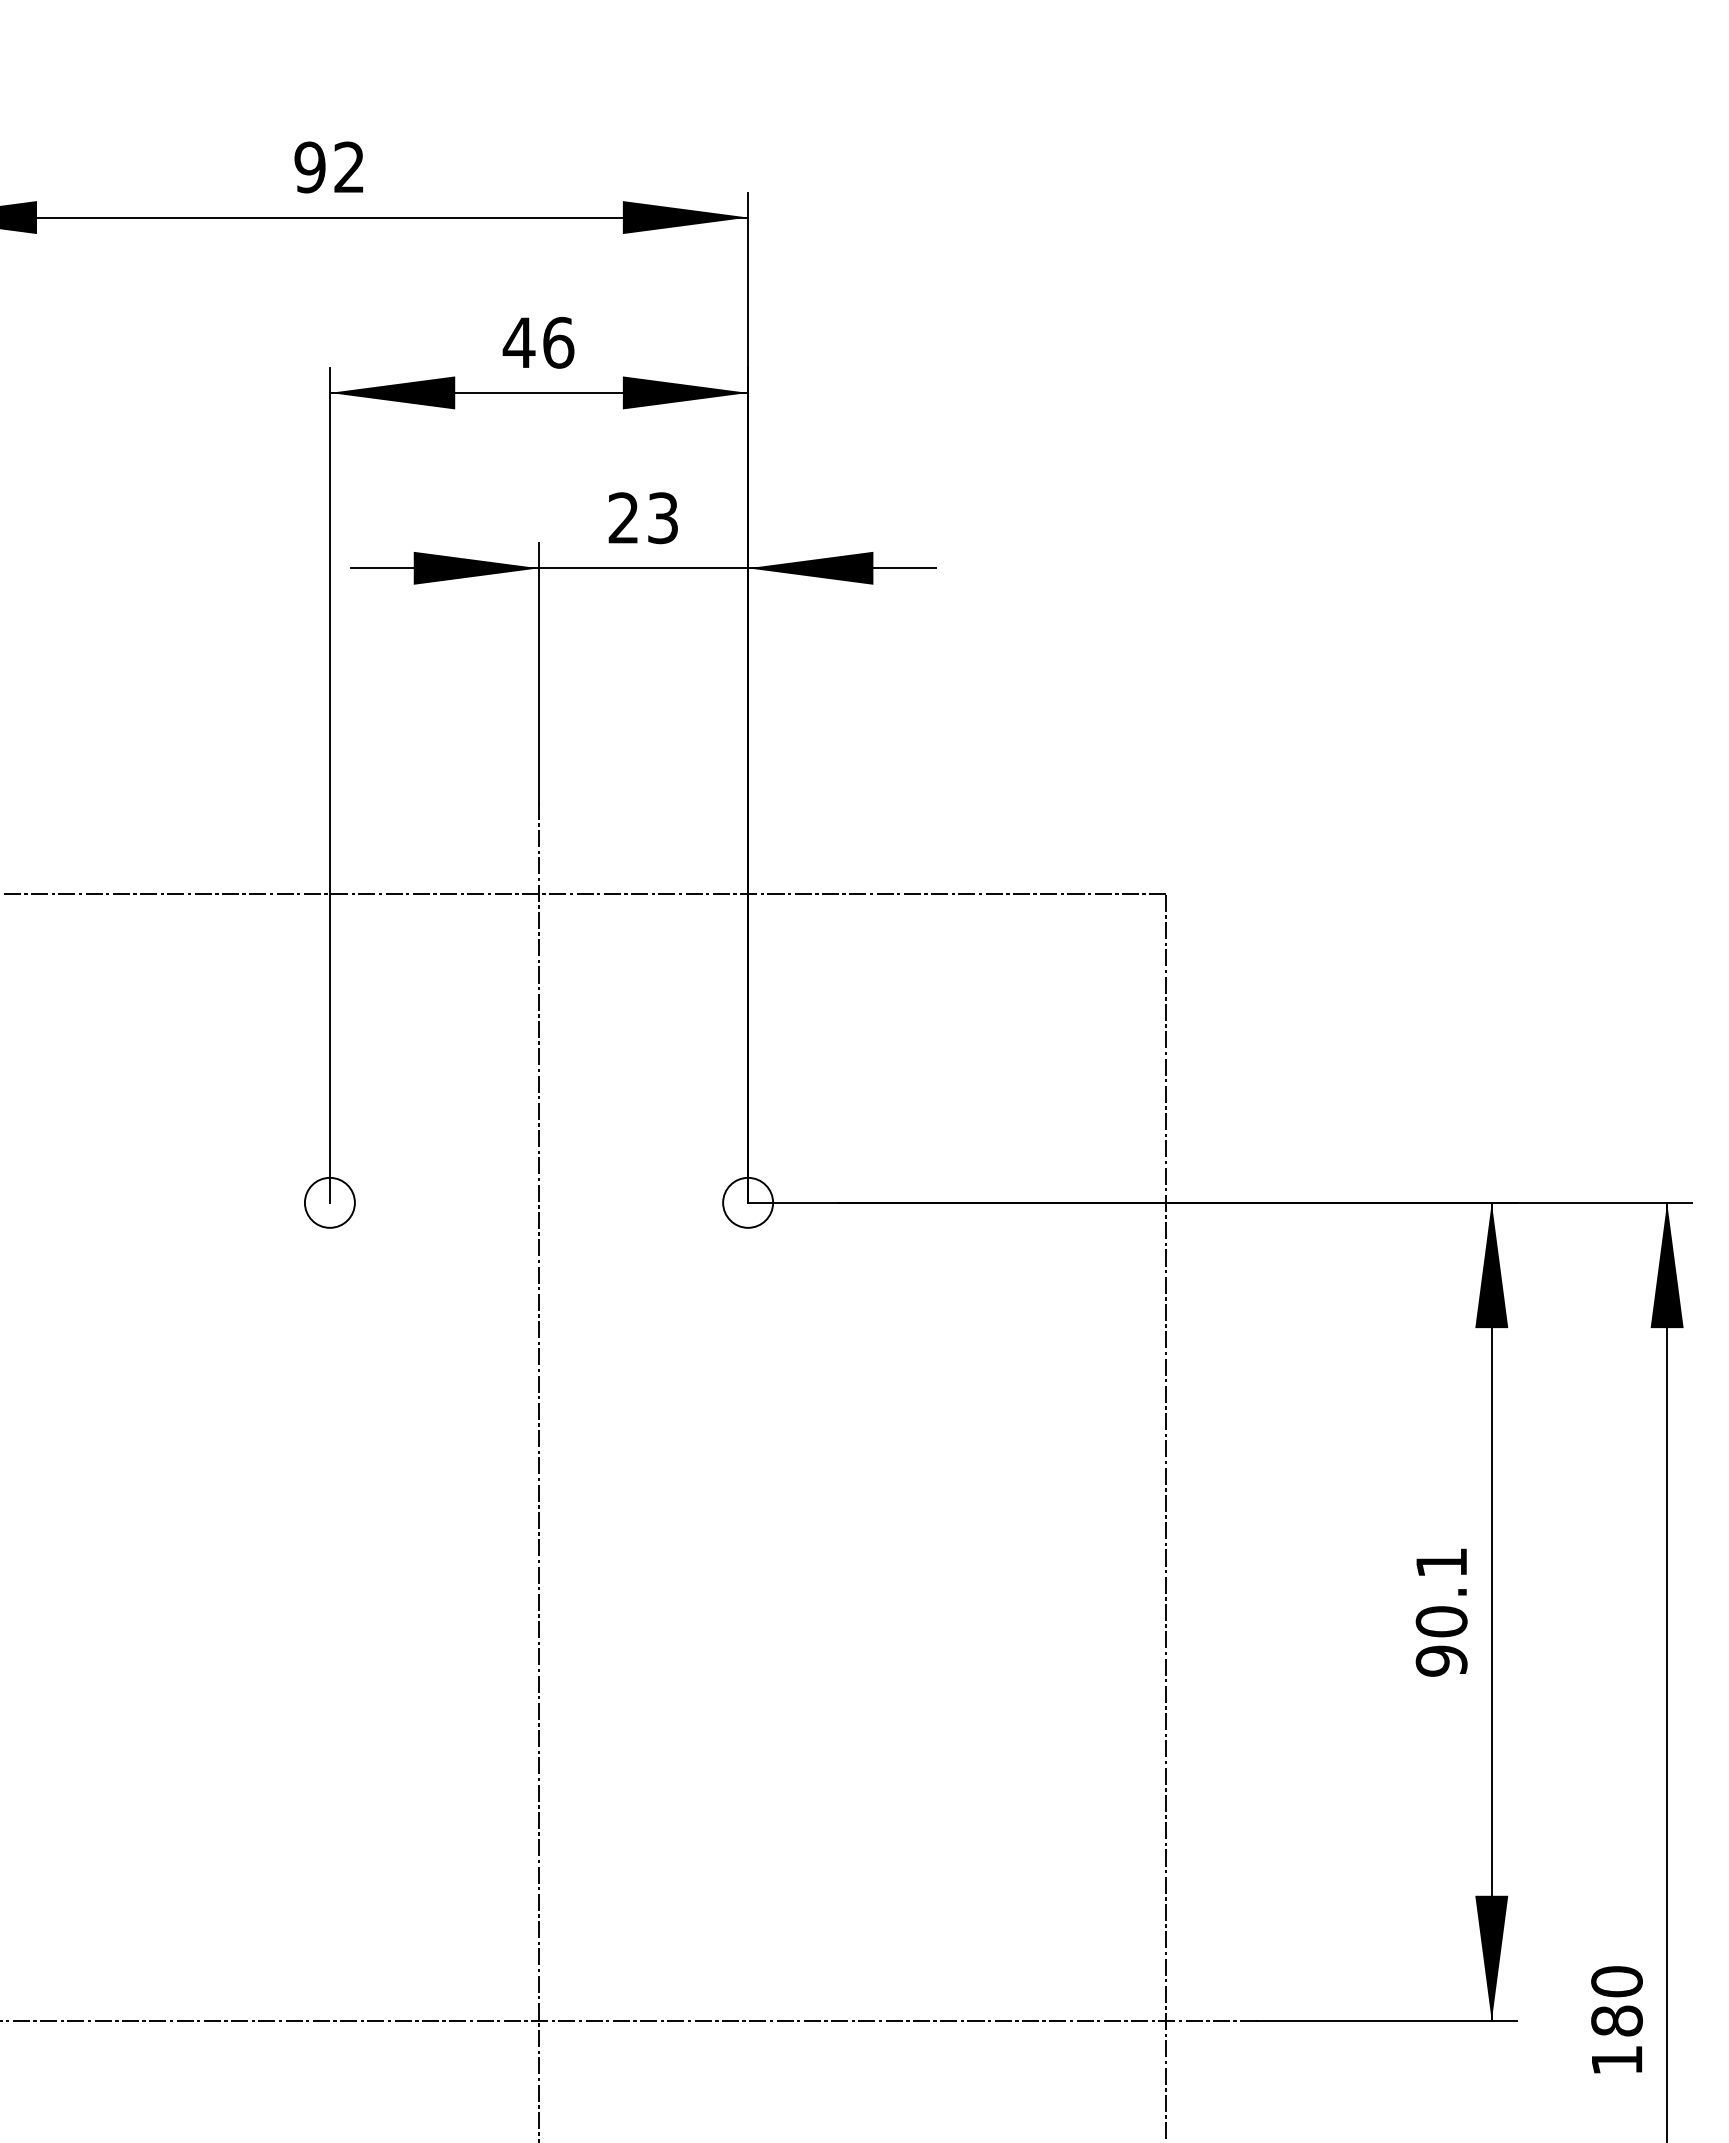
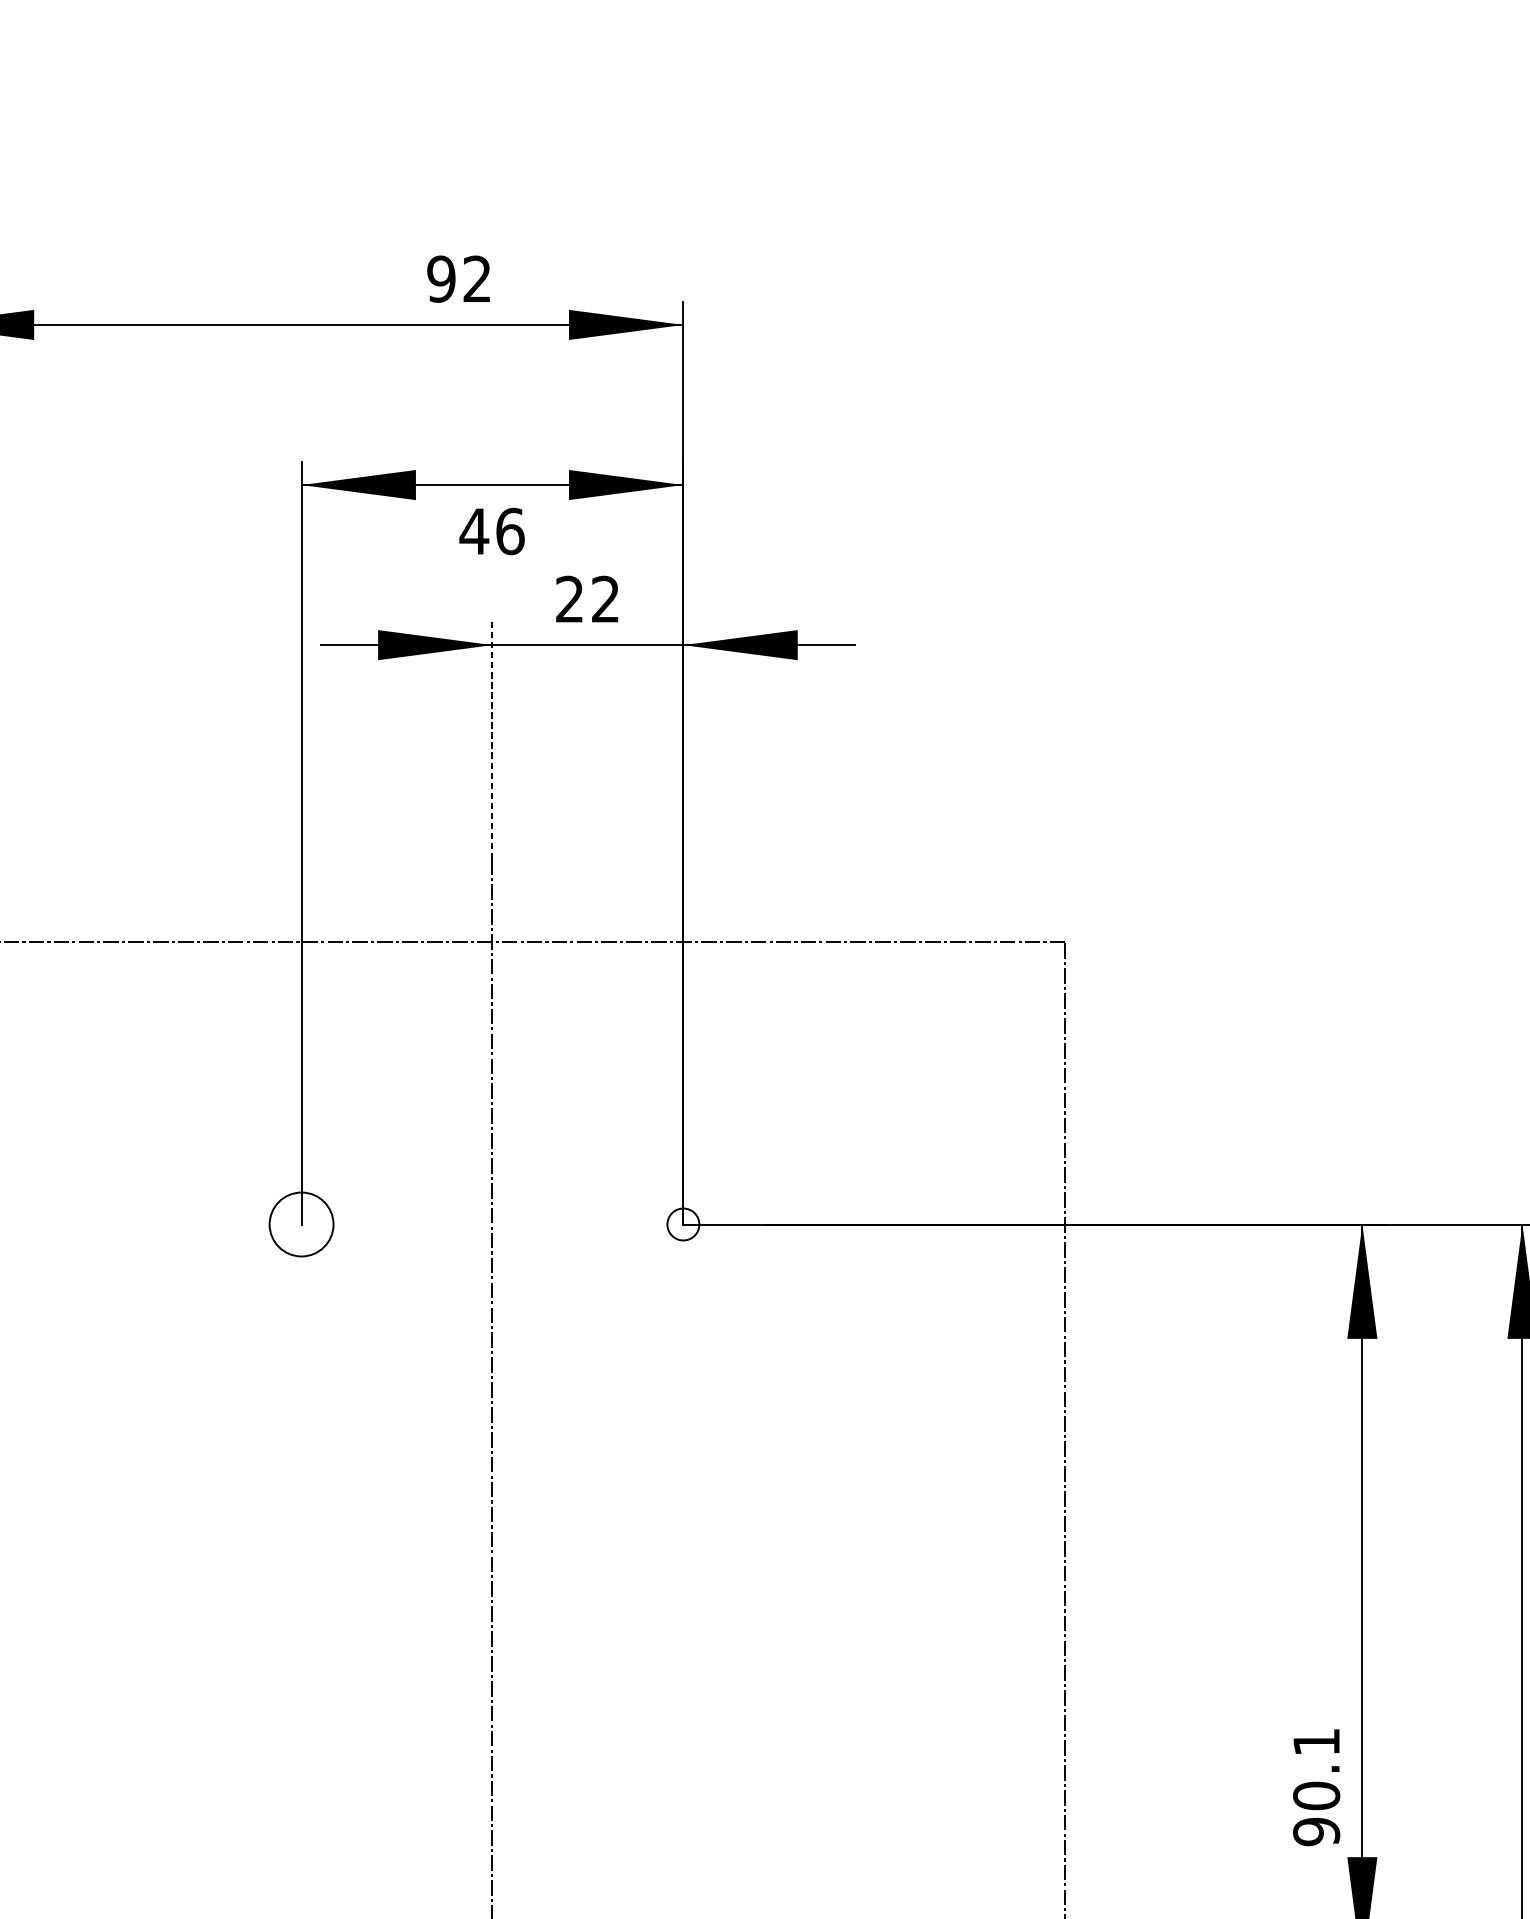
text: (328, 167) -> (458, 279), moved
text: (538, 342) -> (492, 531), moved
text: (662, 518) -> (605, 599), 23 -> 22
line: (539, 673) -> (492, 741), solid -> dashed
circle: (329, 1202) -> (301, 1224), size x1.4
circle: (748, 1202) -> (683, 1224), size x0.7
text: (1441, 1612) -> (1316, 1787), moved

